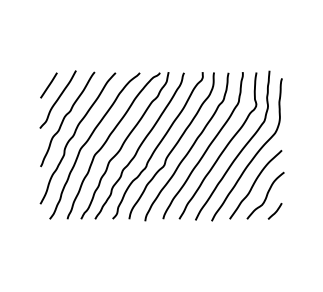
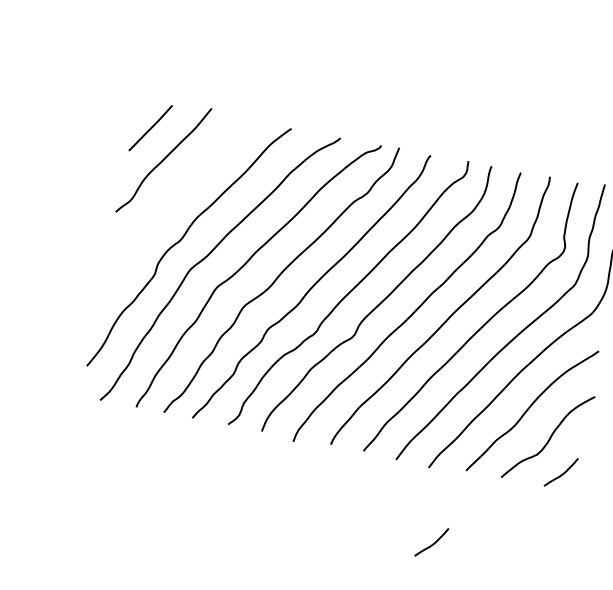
curve: (65, 117) -> (171, 199), removed
curve: (220, 256) -> (432, 542), added

